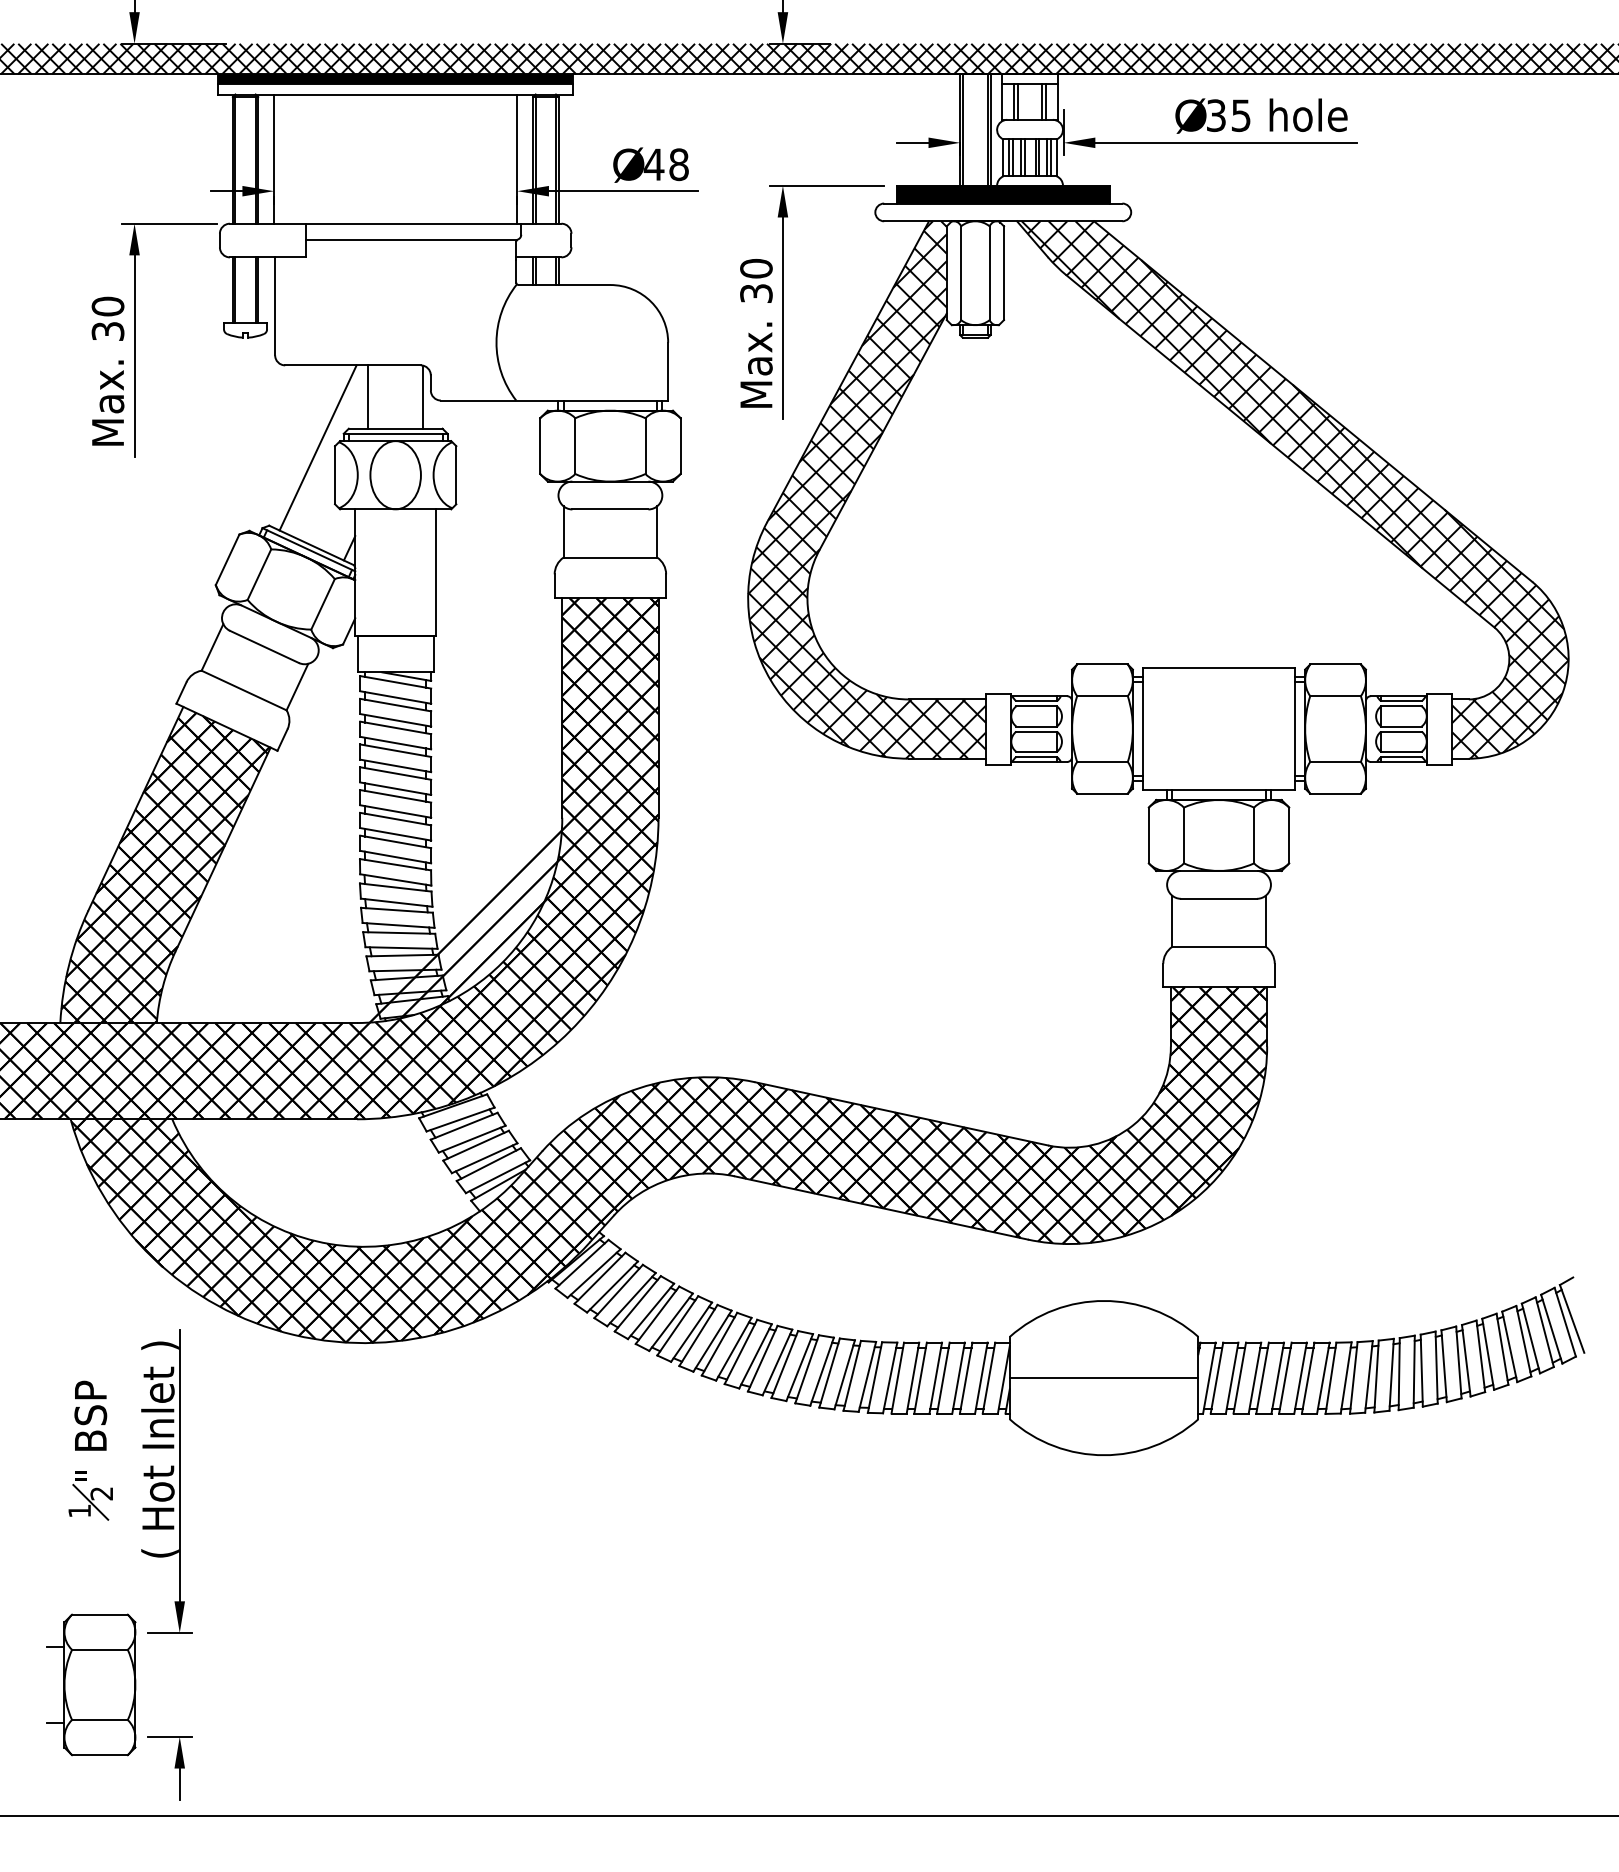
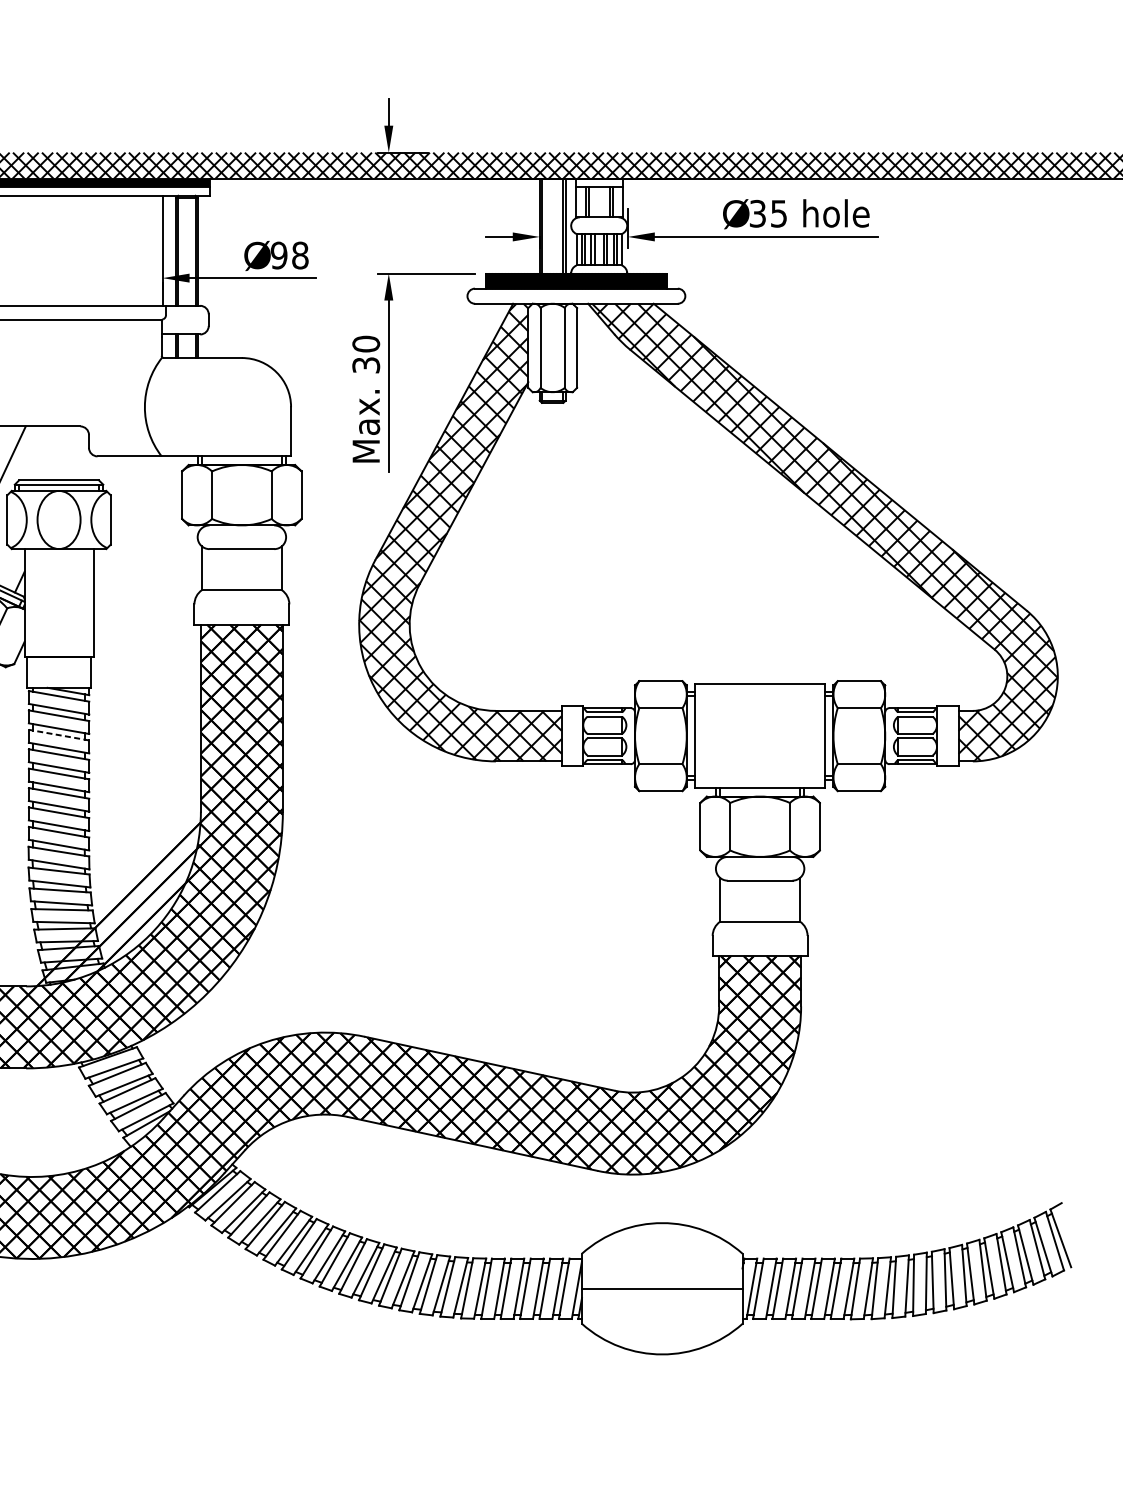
text: (653, 164) -> (278, 255), 48 -> 98
line: (368, 396) -> (35, 452), removed
line: (423, 396) -> (82, 452), removed
line: (395, 727) -> (58, 734), solid -> dashed

